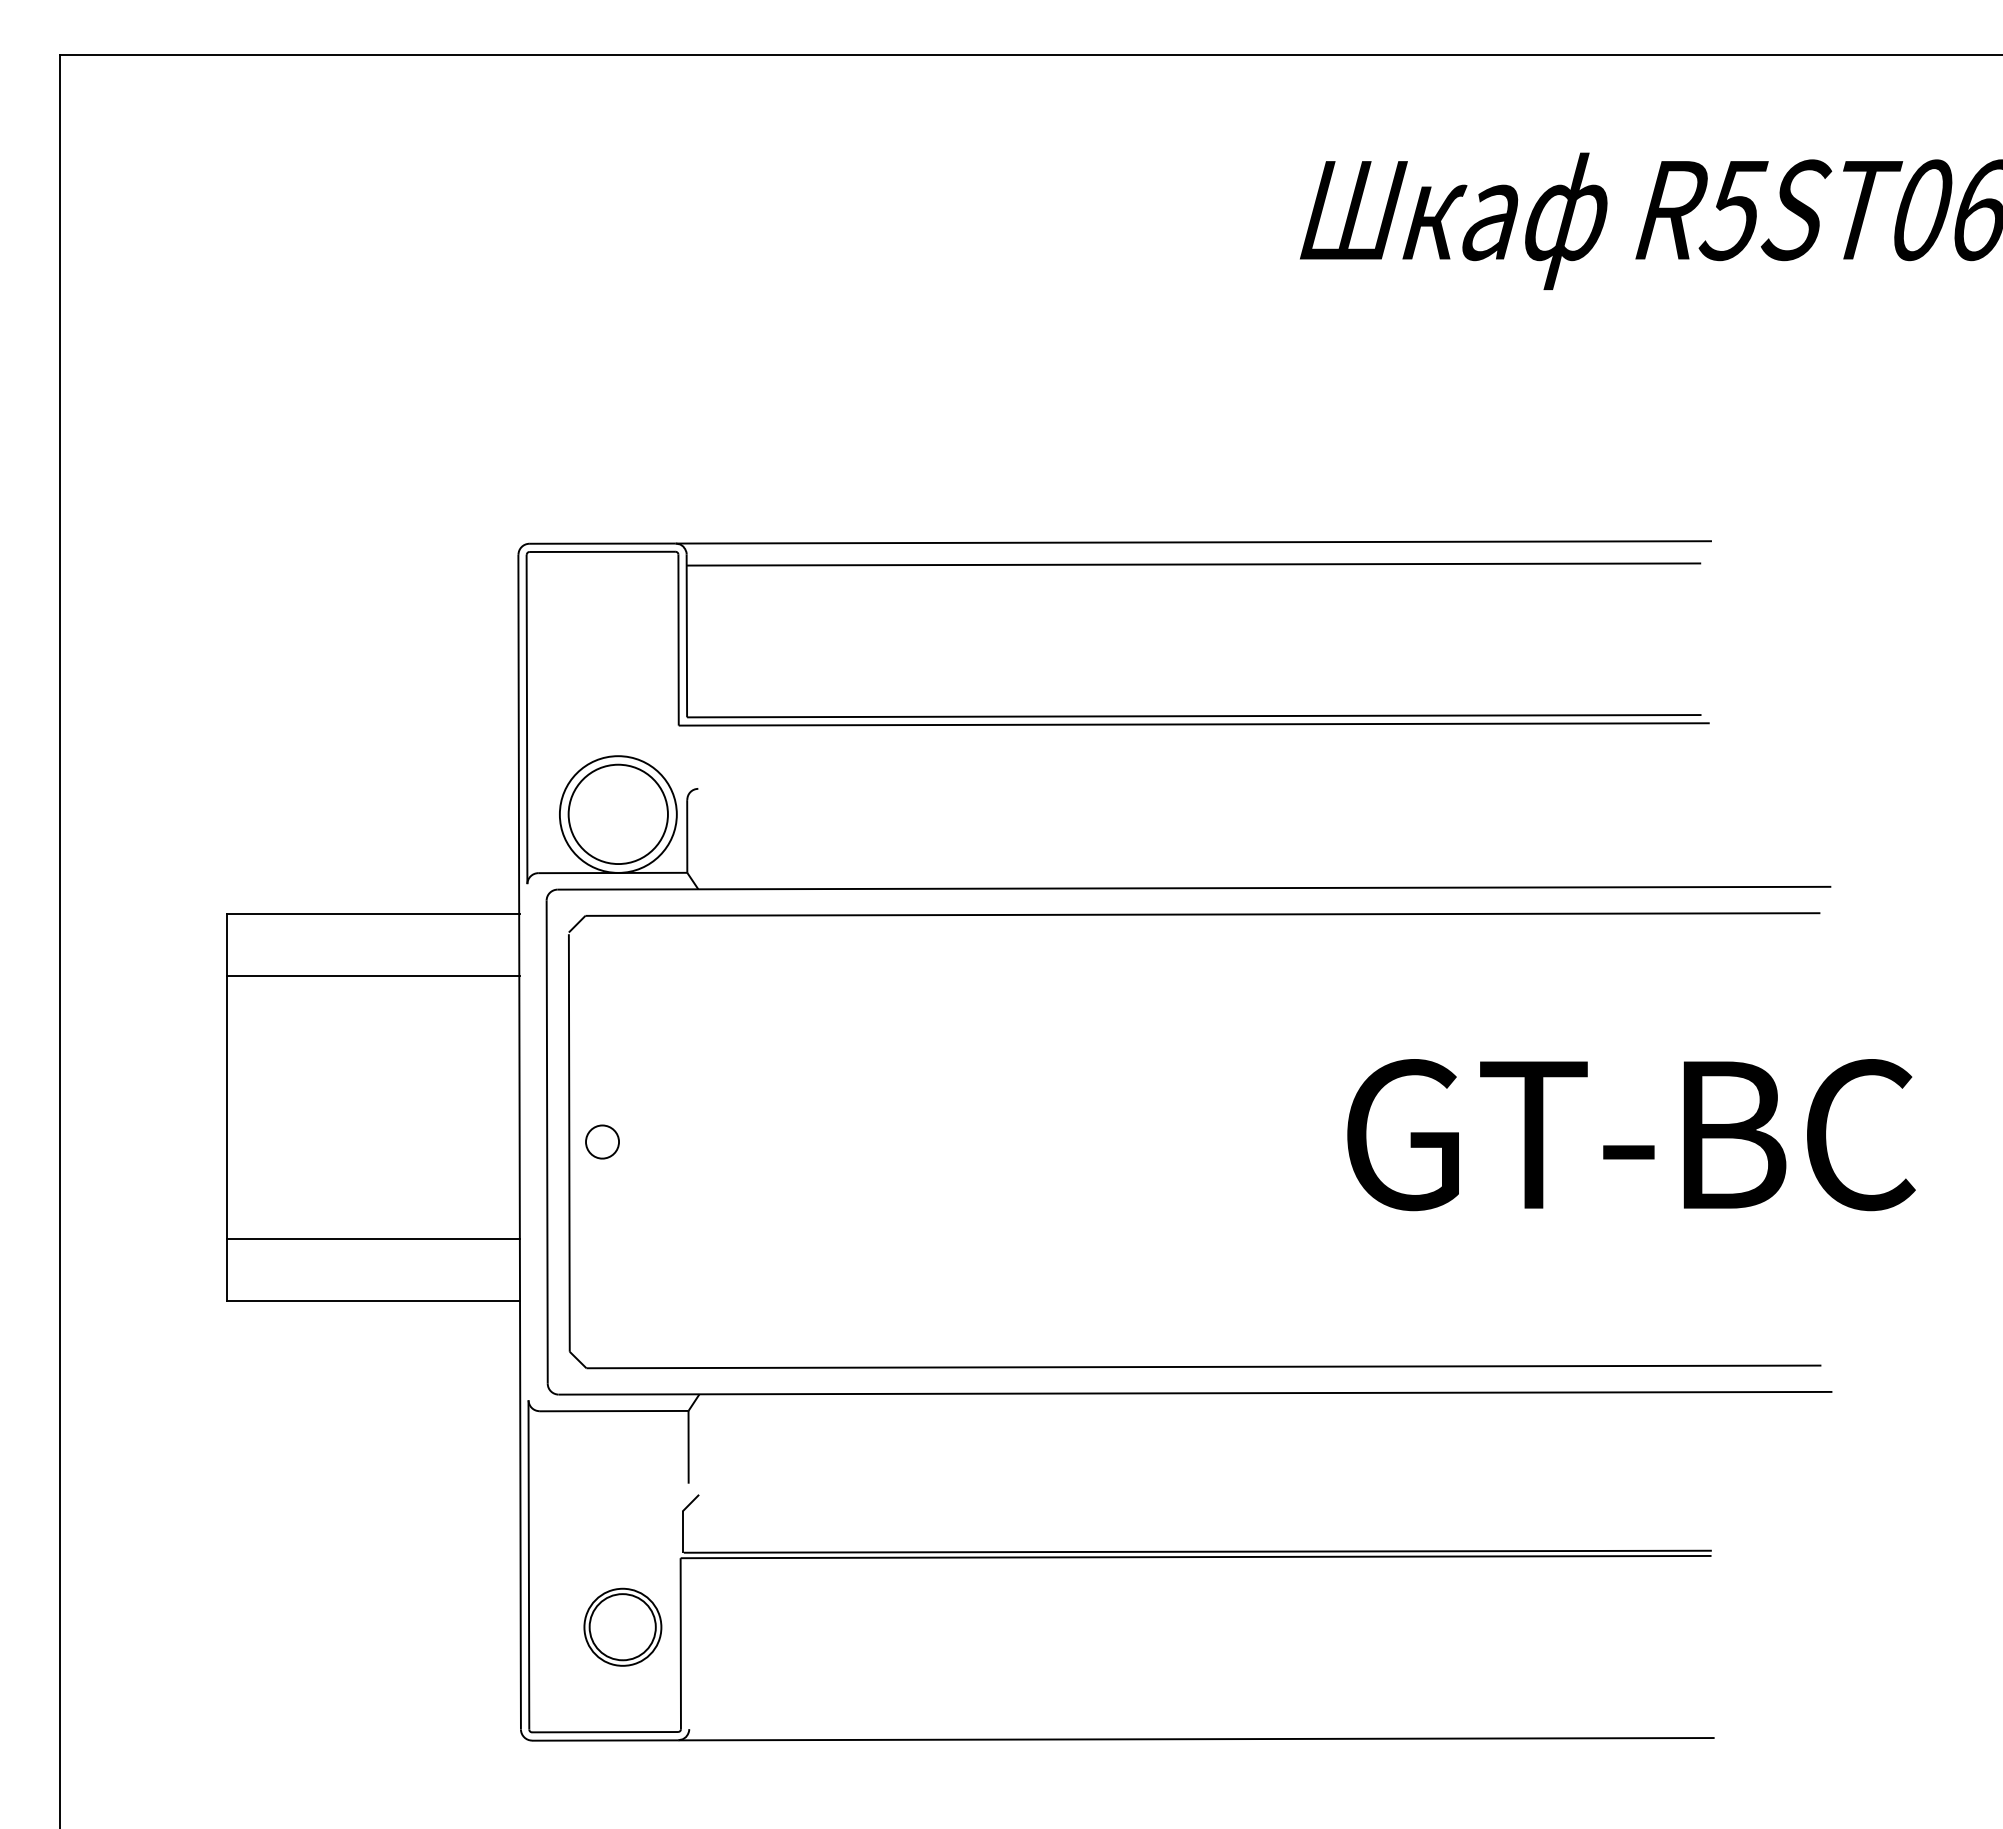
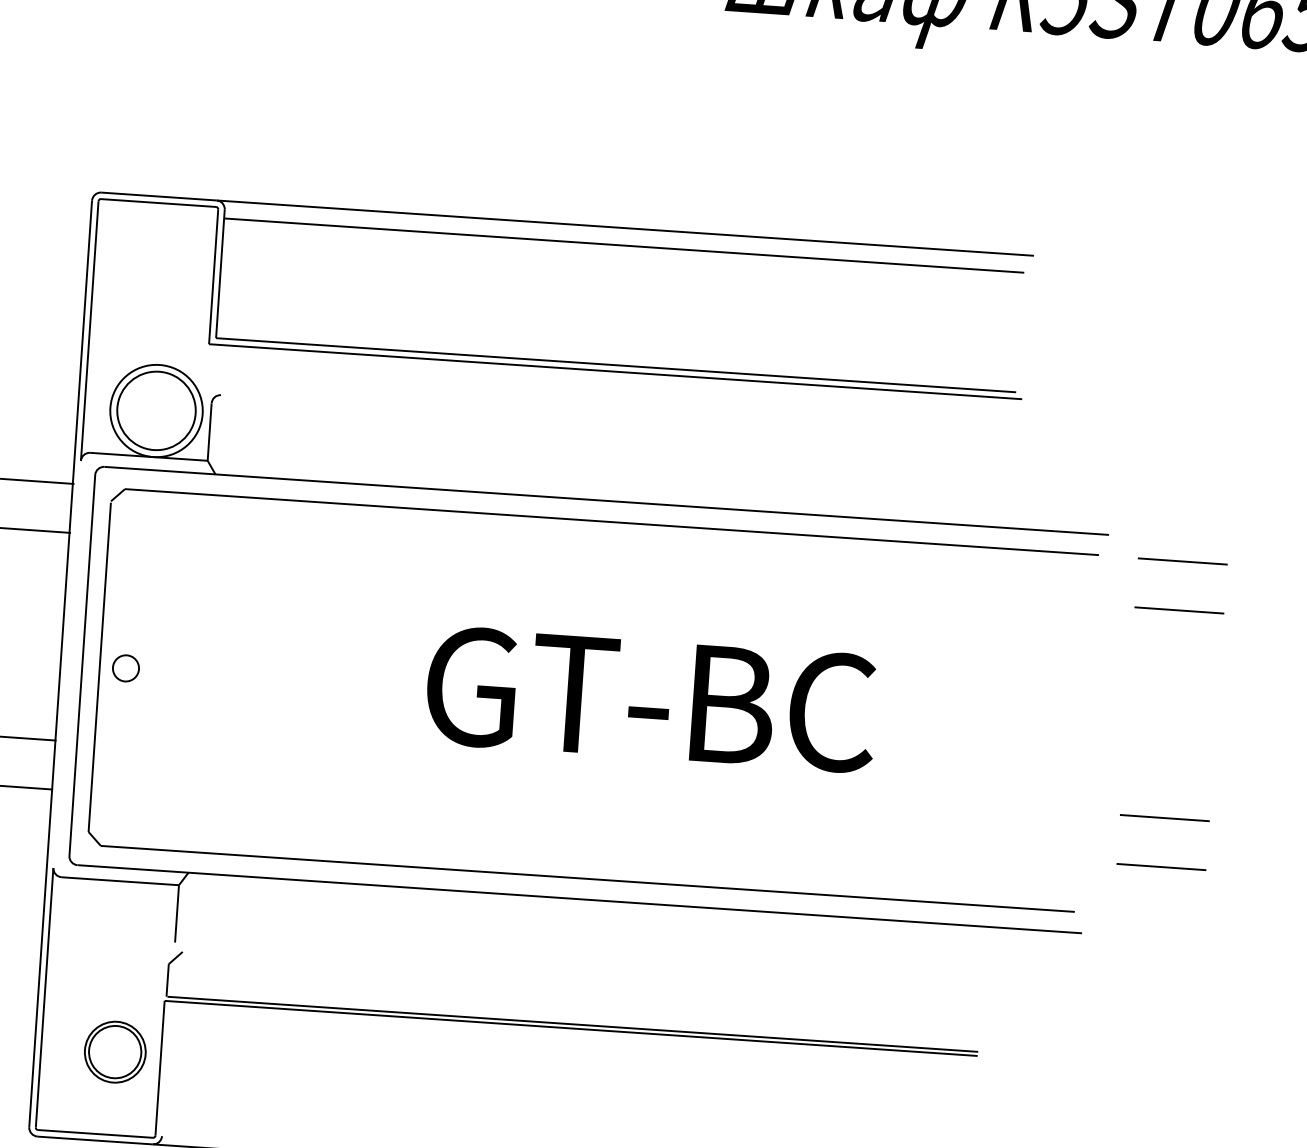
line: (1926, 913) -> (1182, 561), added
line: (1926, 975) -> (1179, 610), added
text: (1631, 1135) -> (651, 699), moved
line: (1926, 1238) -> (1164, 817), added
line: (1926, 1301) -> (1161, 867), added

